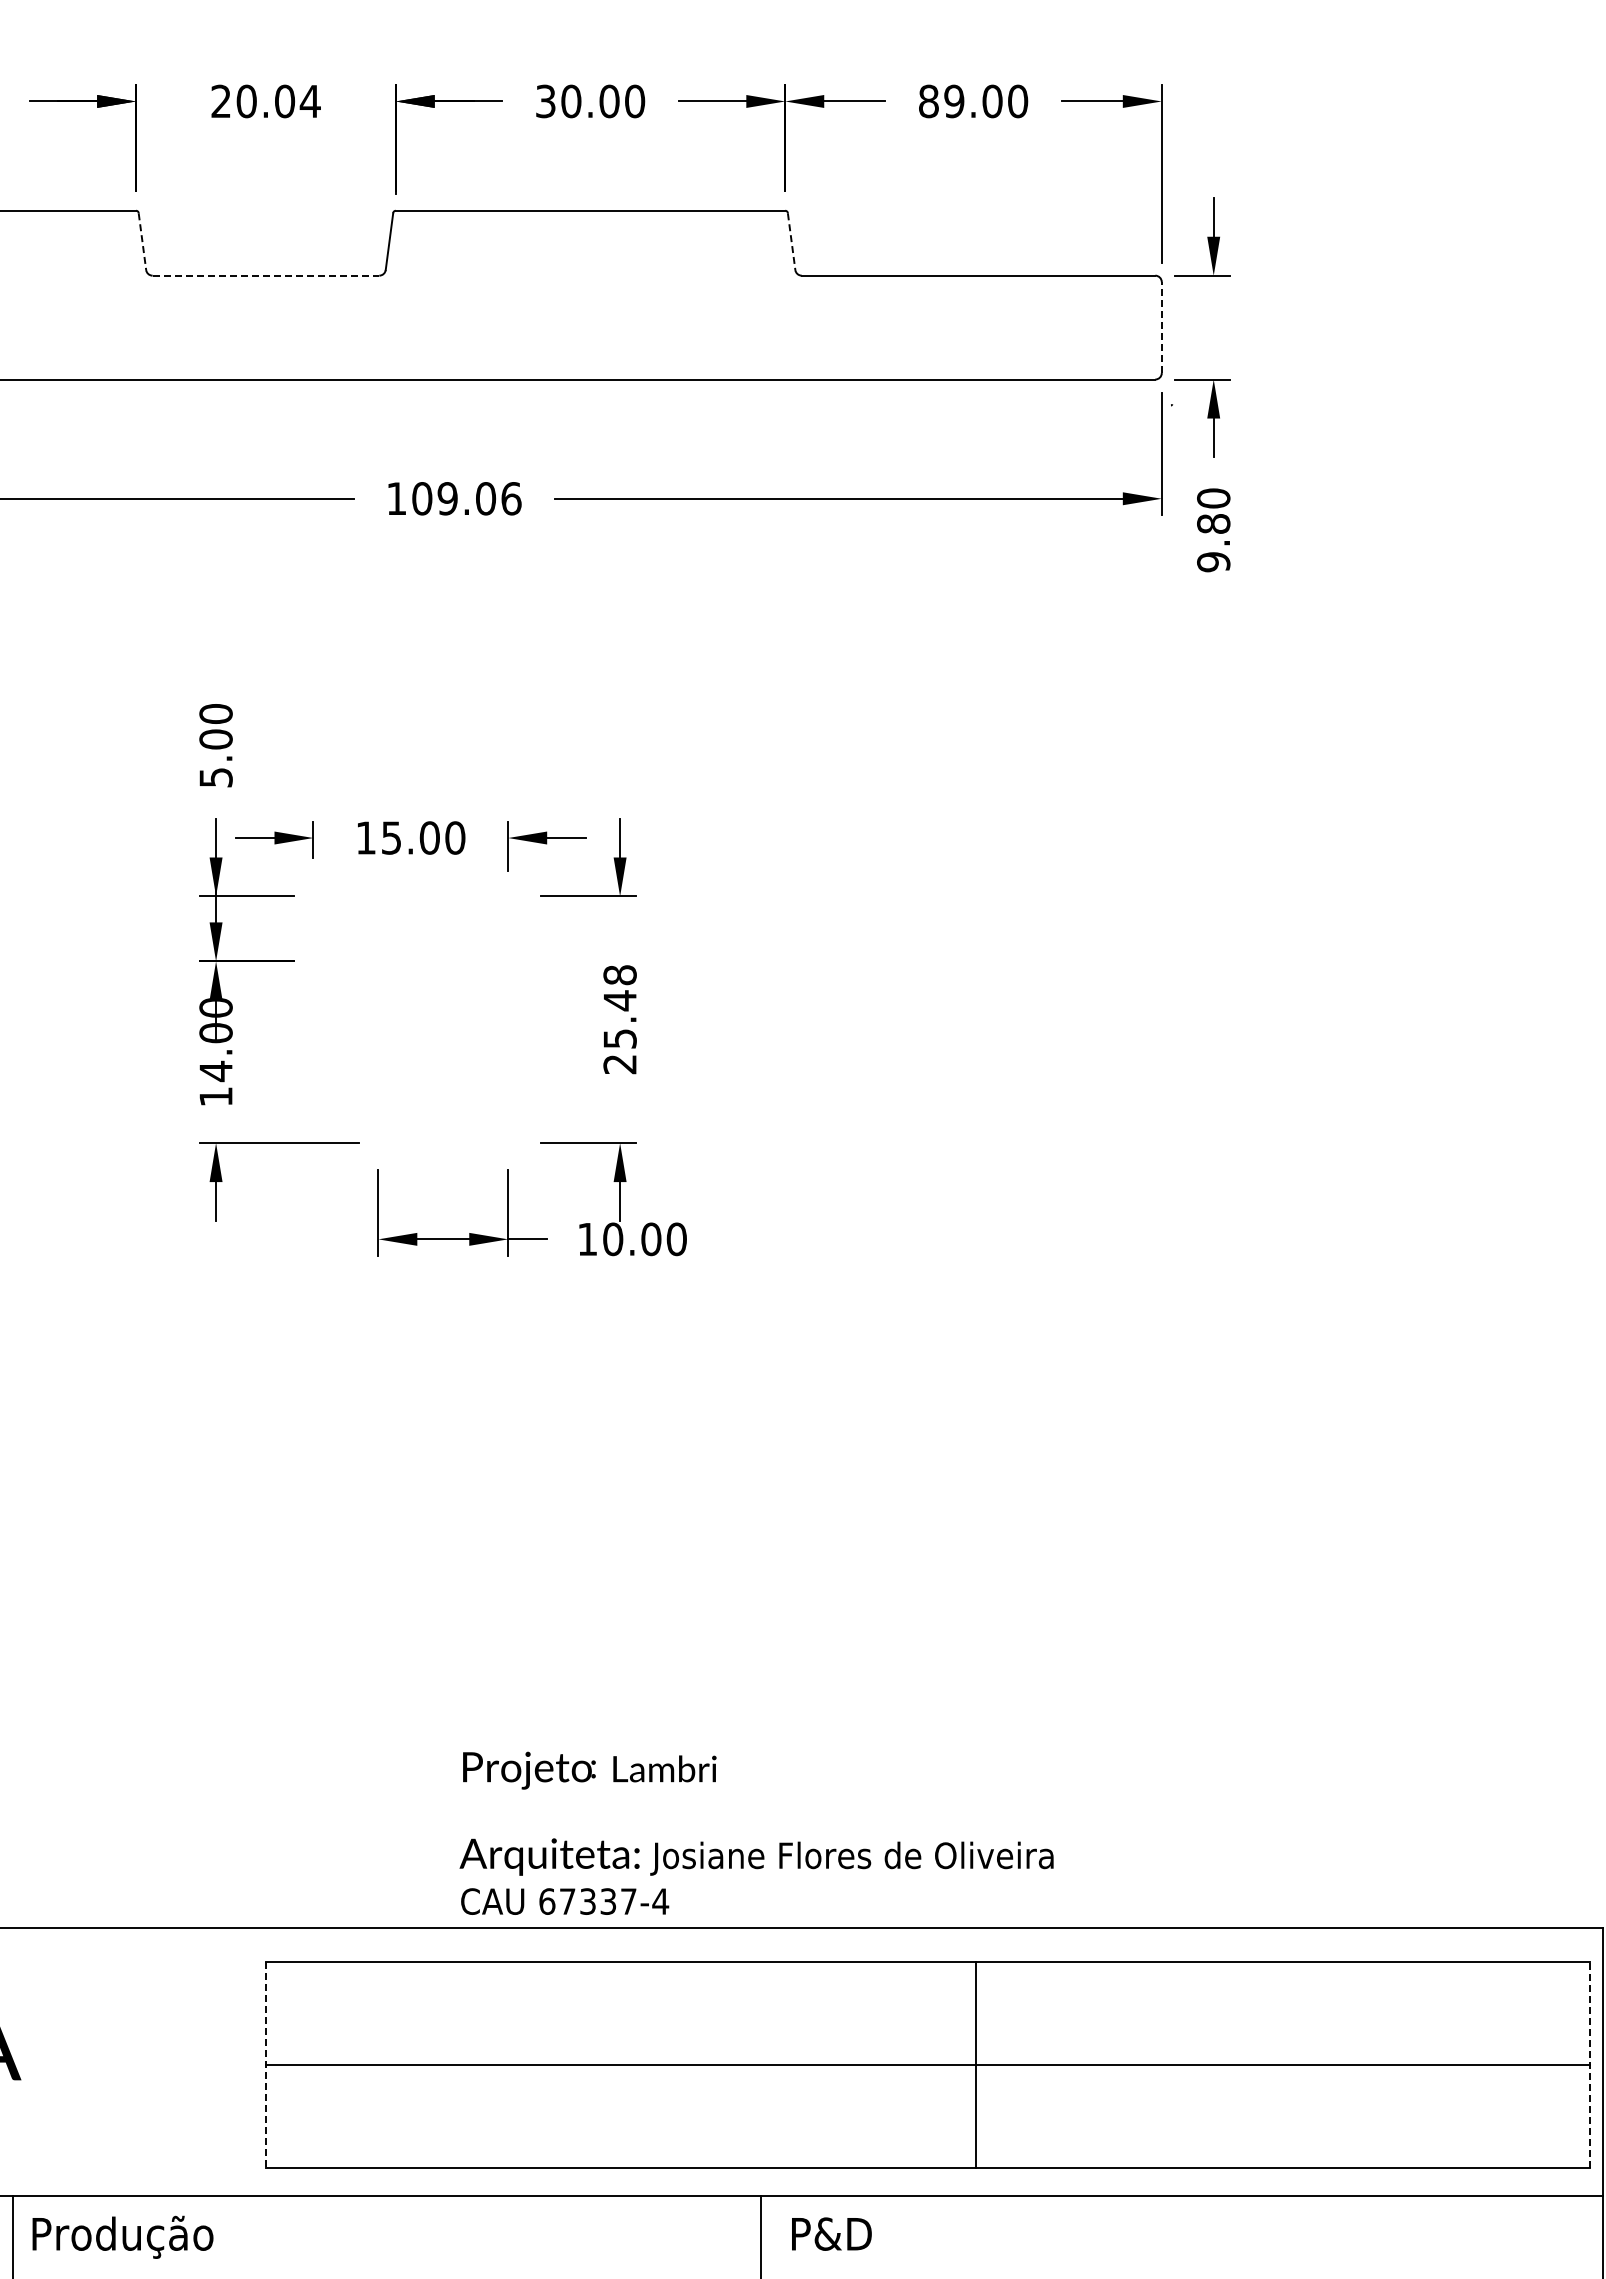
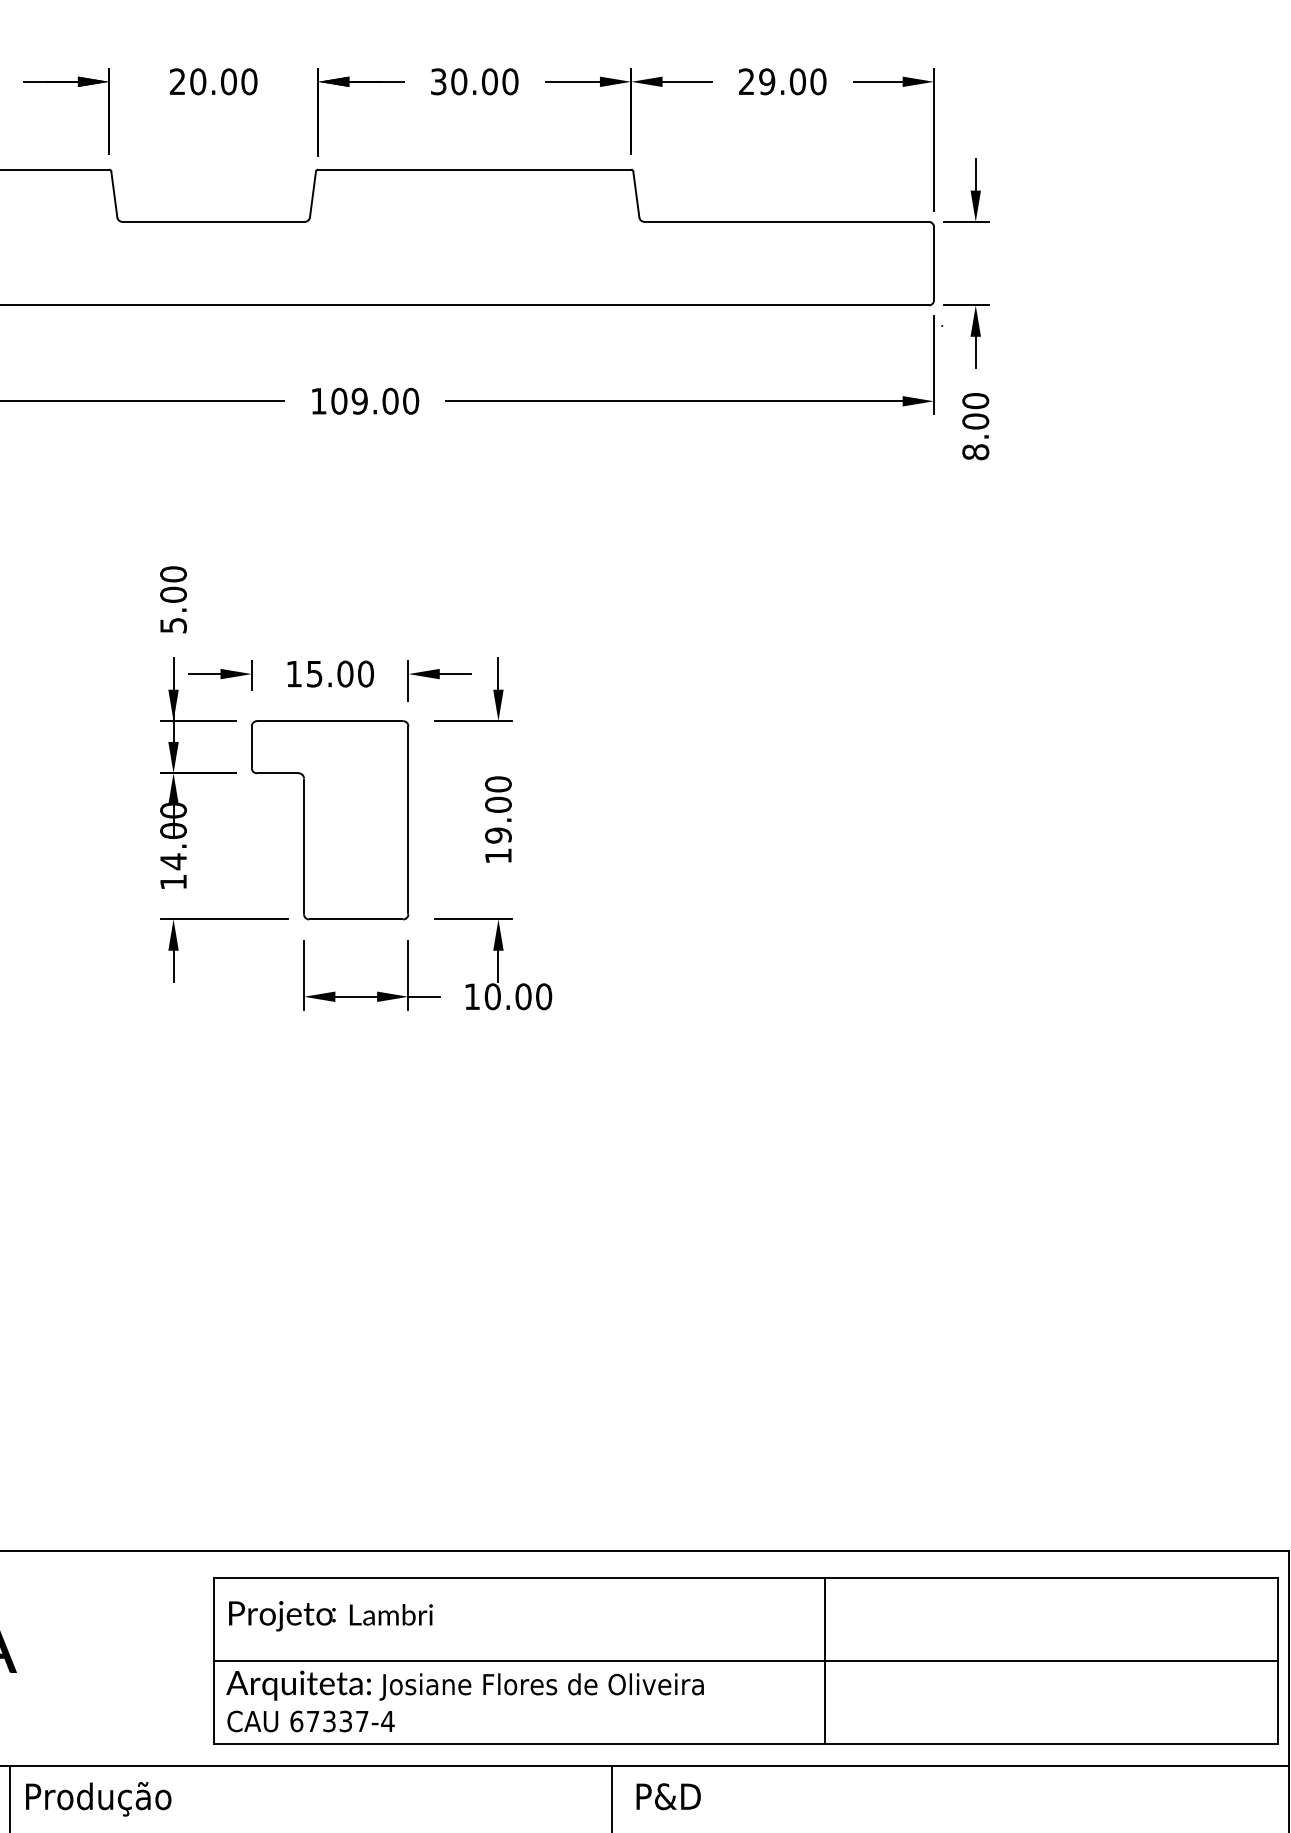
text: (309, 101) -> (248, 81), 20.04 -> 20.00
text: (928, 101) -> (746, 81), 89.00 -> 29.00
line: (142, 241) -> (114, 194), dashed -> solid
line: (791, 241) -> (636, 194), dashed -> solid
line: (266, 275) -> (214, 221), dashed -> solid
line: (1161, 327) -> (933, 263), dashed -> solid
text: (511, 498) -> (411, 401), 109.06 -> 109.00
text: (1213, 542) -> (975, 436), 9.80 -> 8.00
part: (410, 1019) -> (329, 820), added
text: (619, 1019) -> (497, 820), 25.48 -> 19.00
text: (756, 1832) -> (464, 1665), moved
line: (976, 2064) -> (825, 1660), moved
line: (1589, 2064) -> (1277, 1660), dashed -> solid
line: (266, 2065) -> (214, 1661), dashed -> solid

